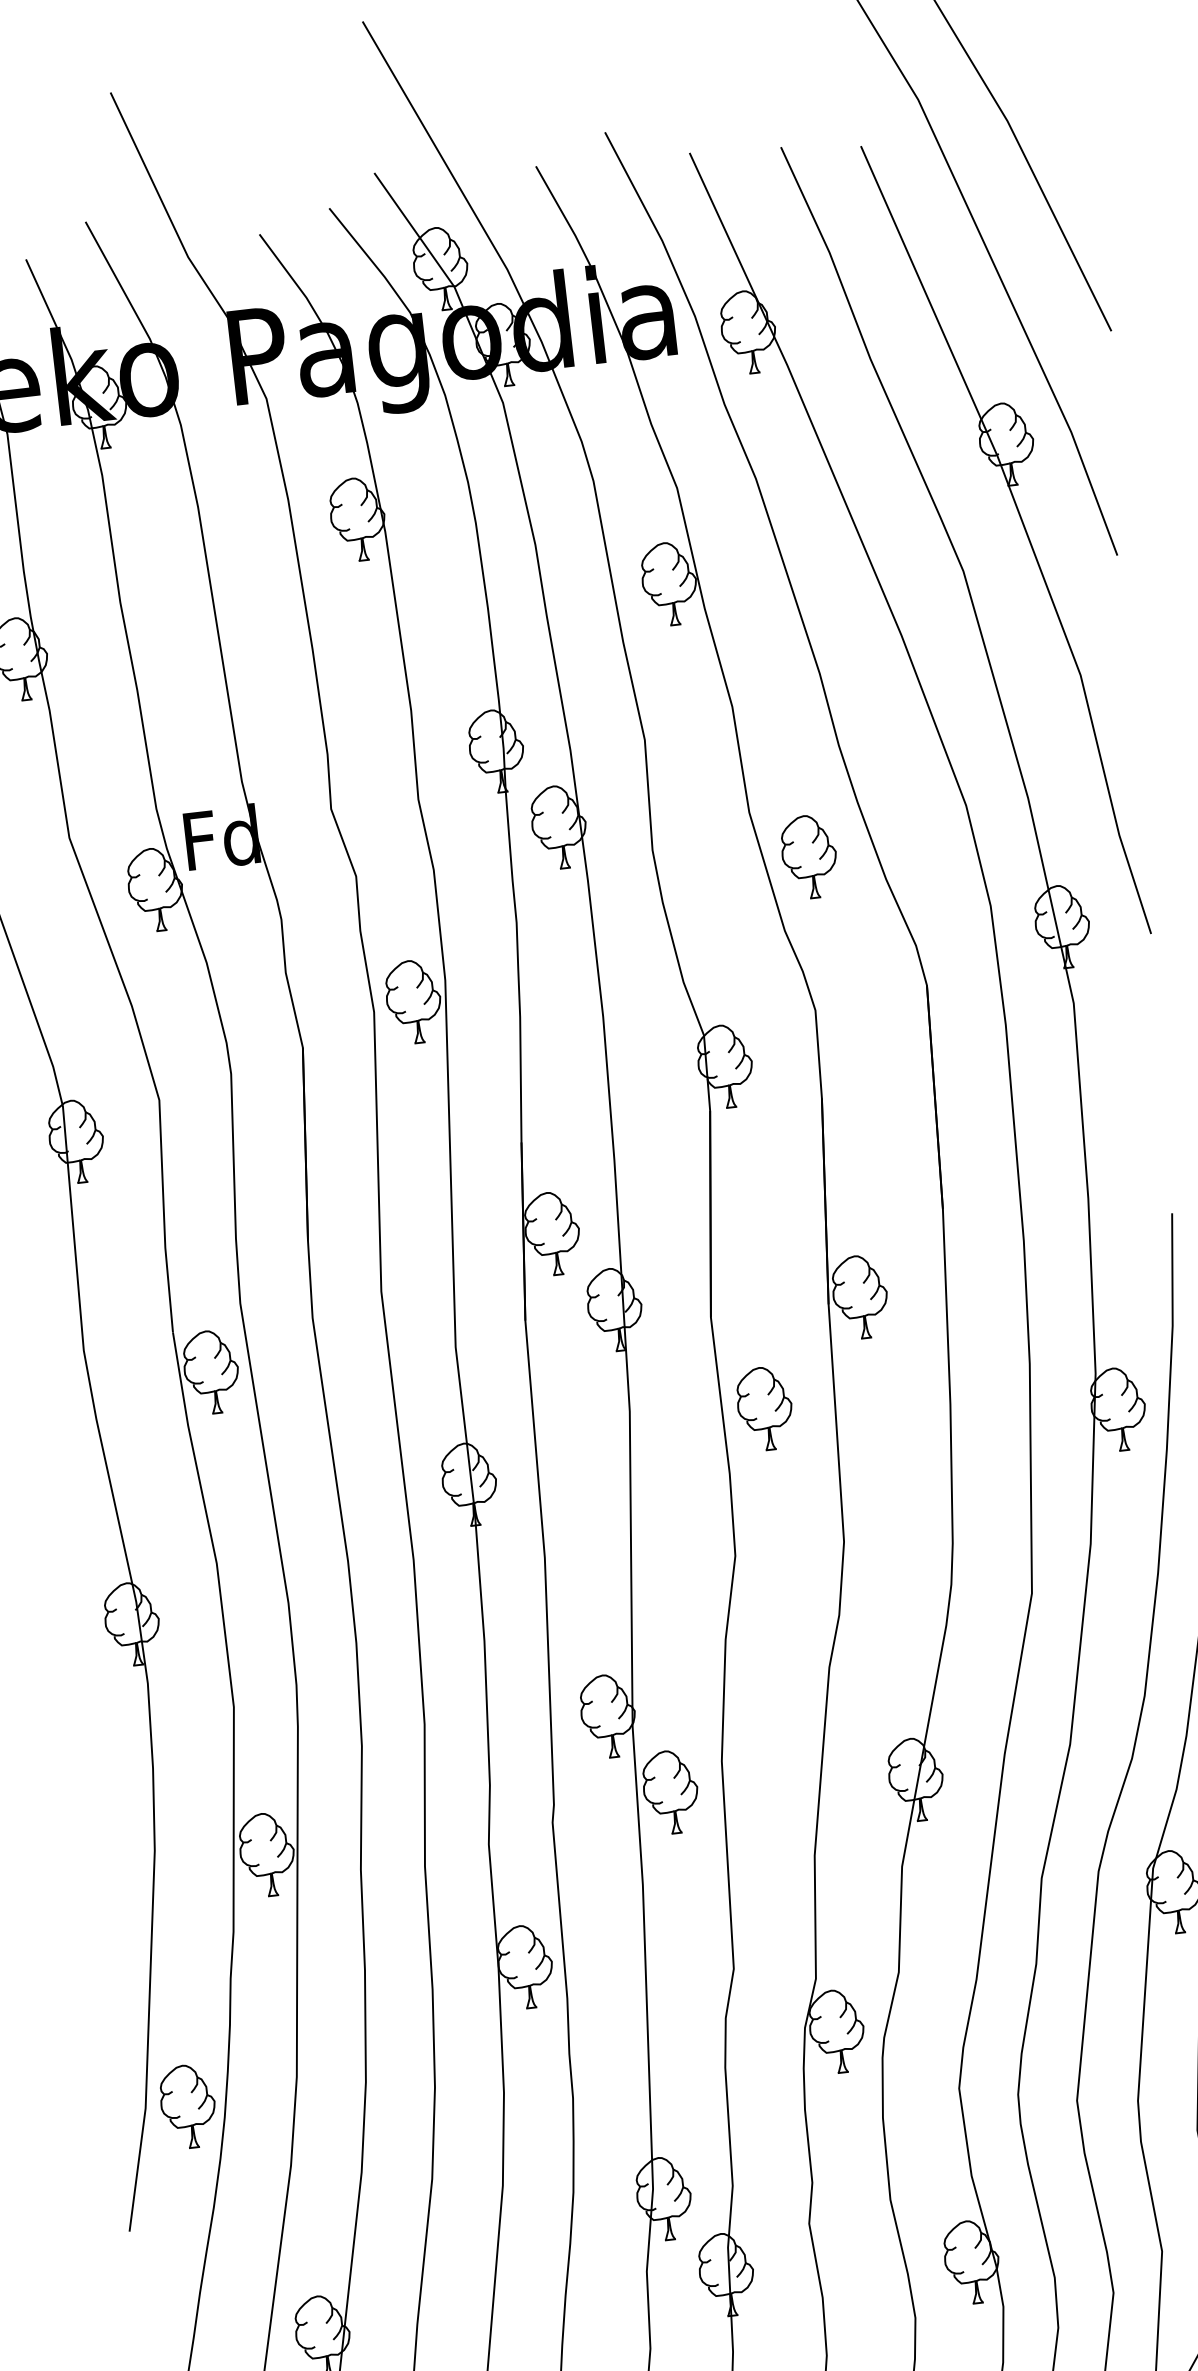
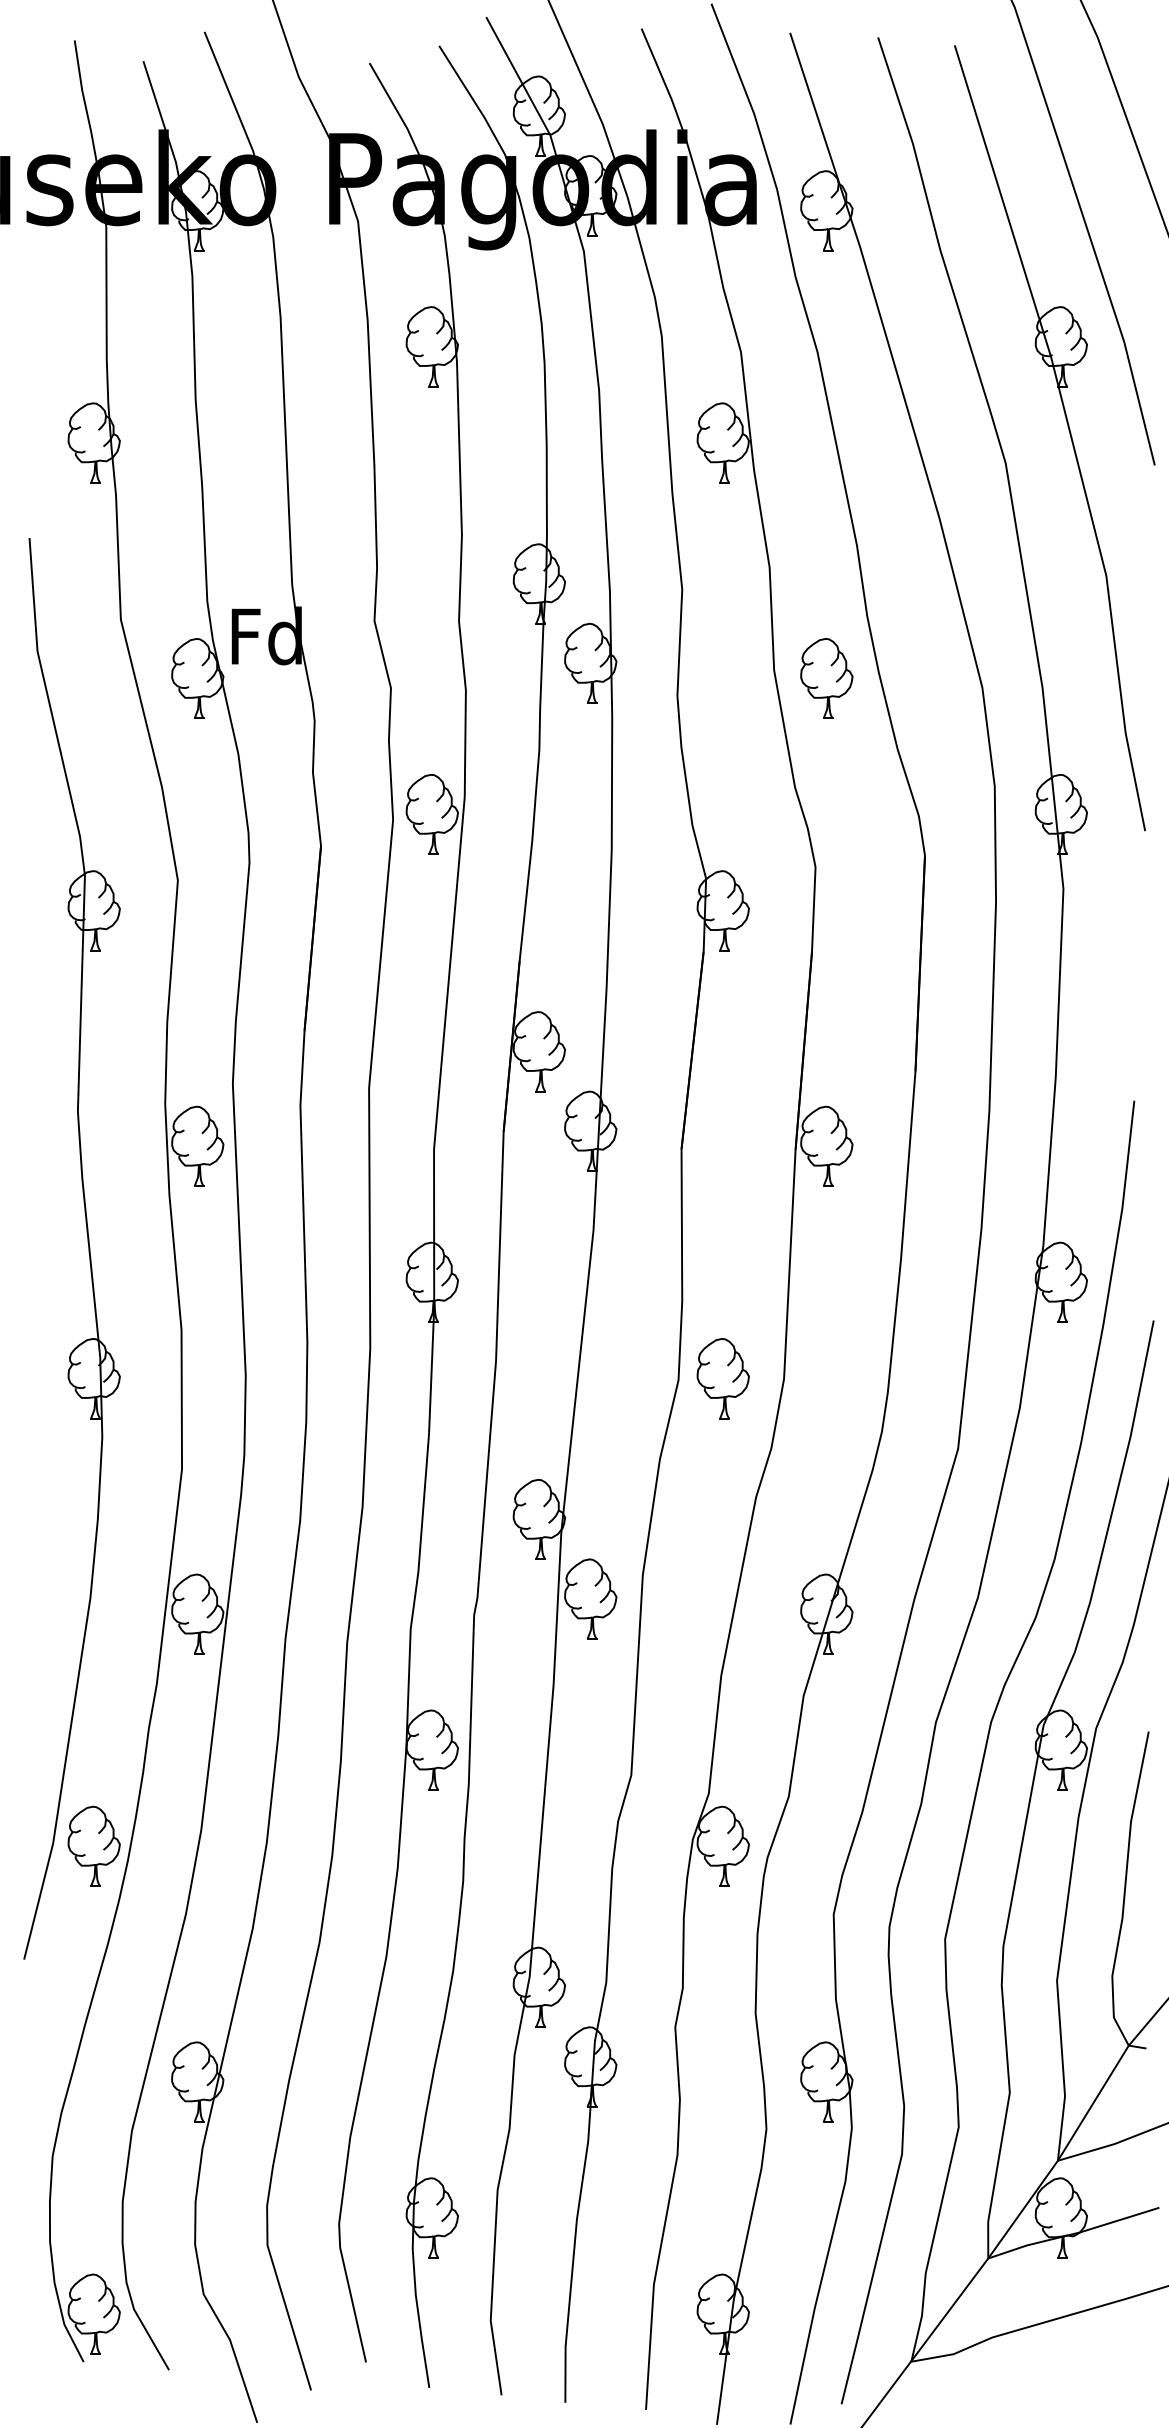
part: (809, 856) -> (826, 678), moved
part: (764, 1408) -> (722, 1378), moved

